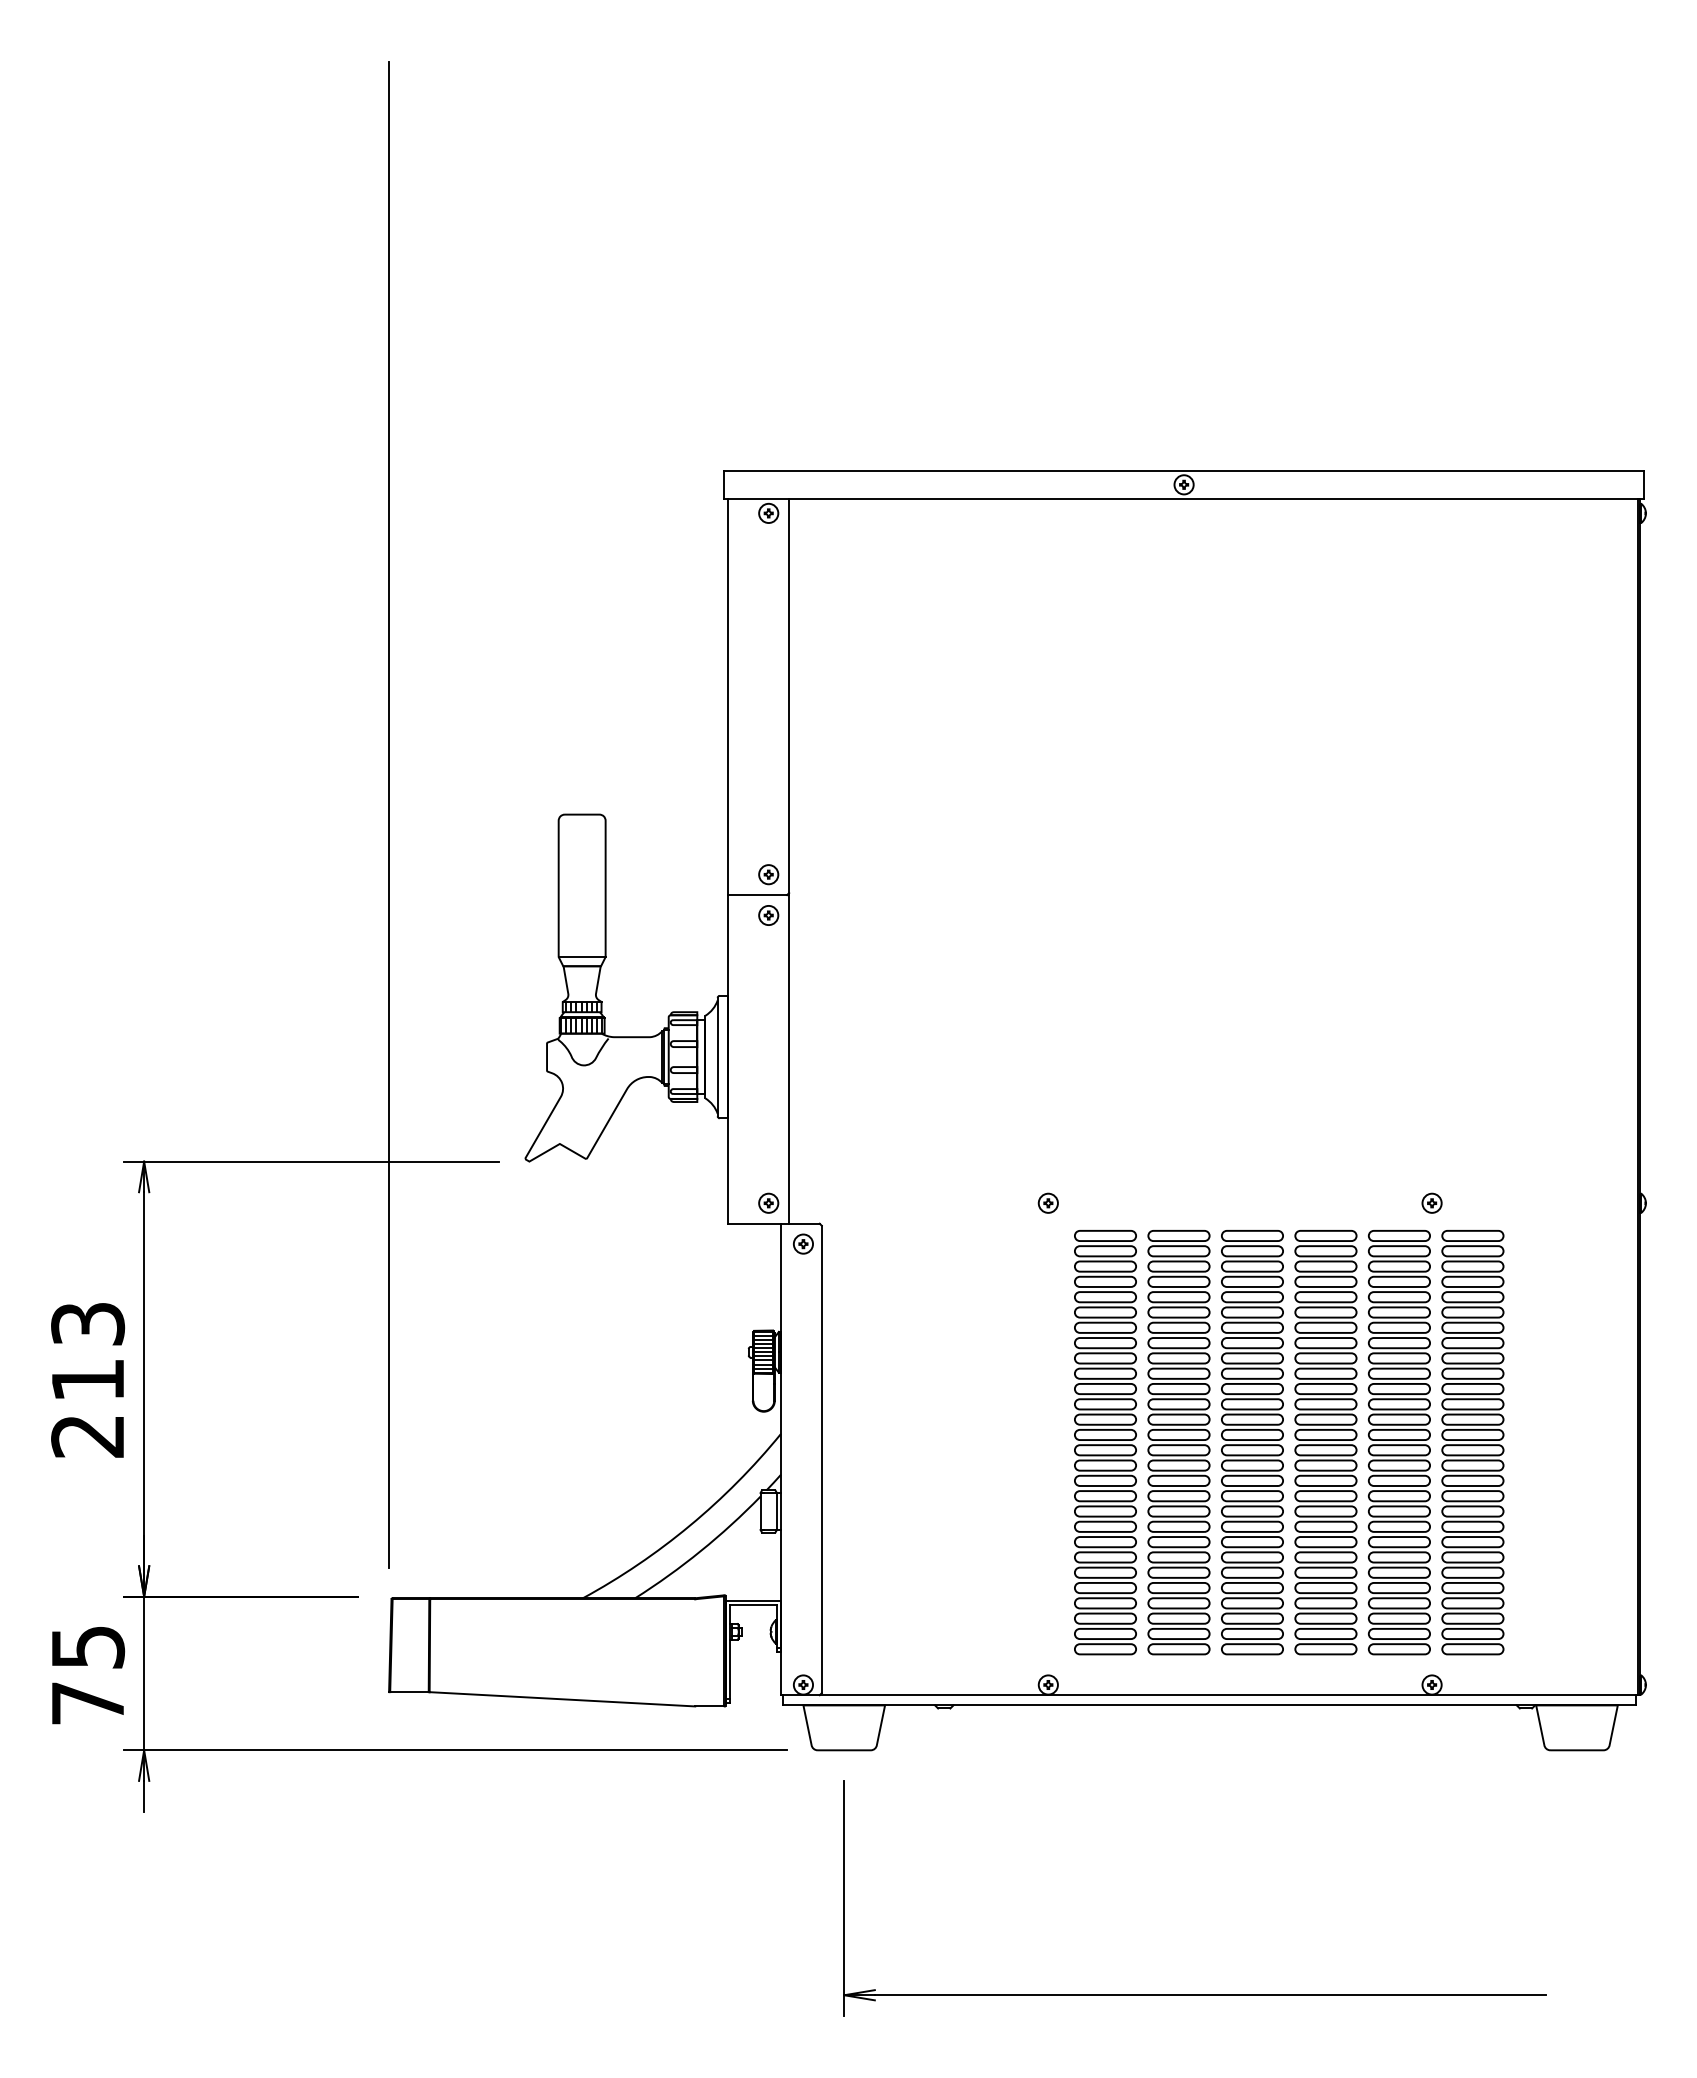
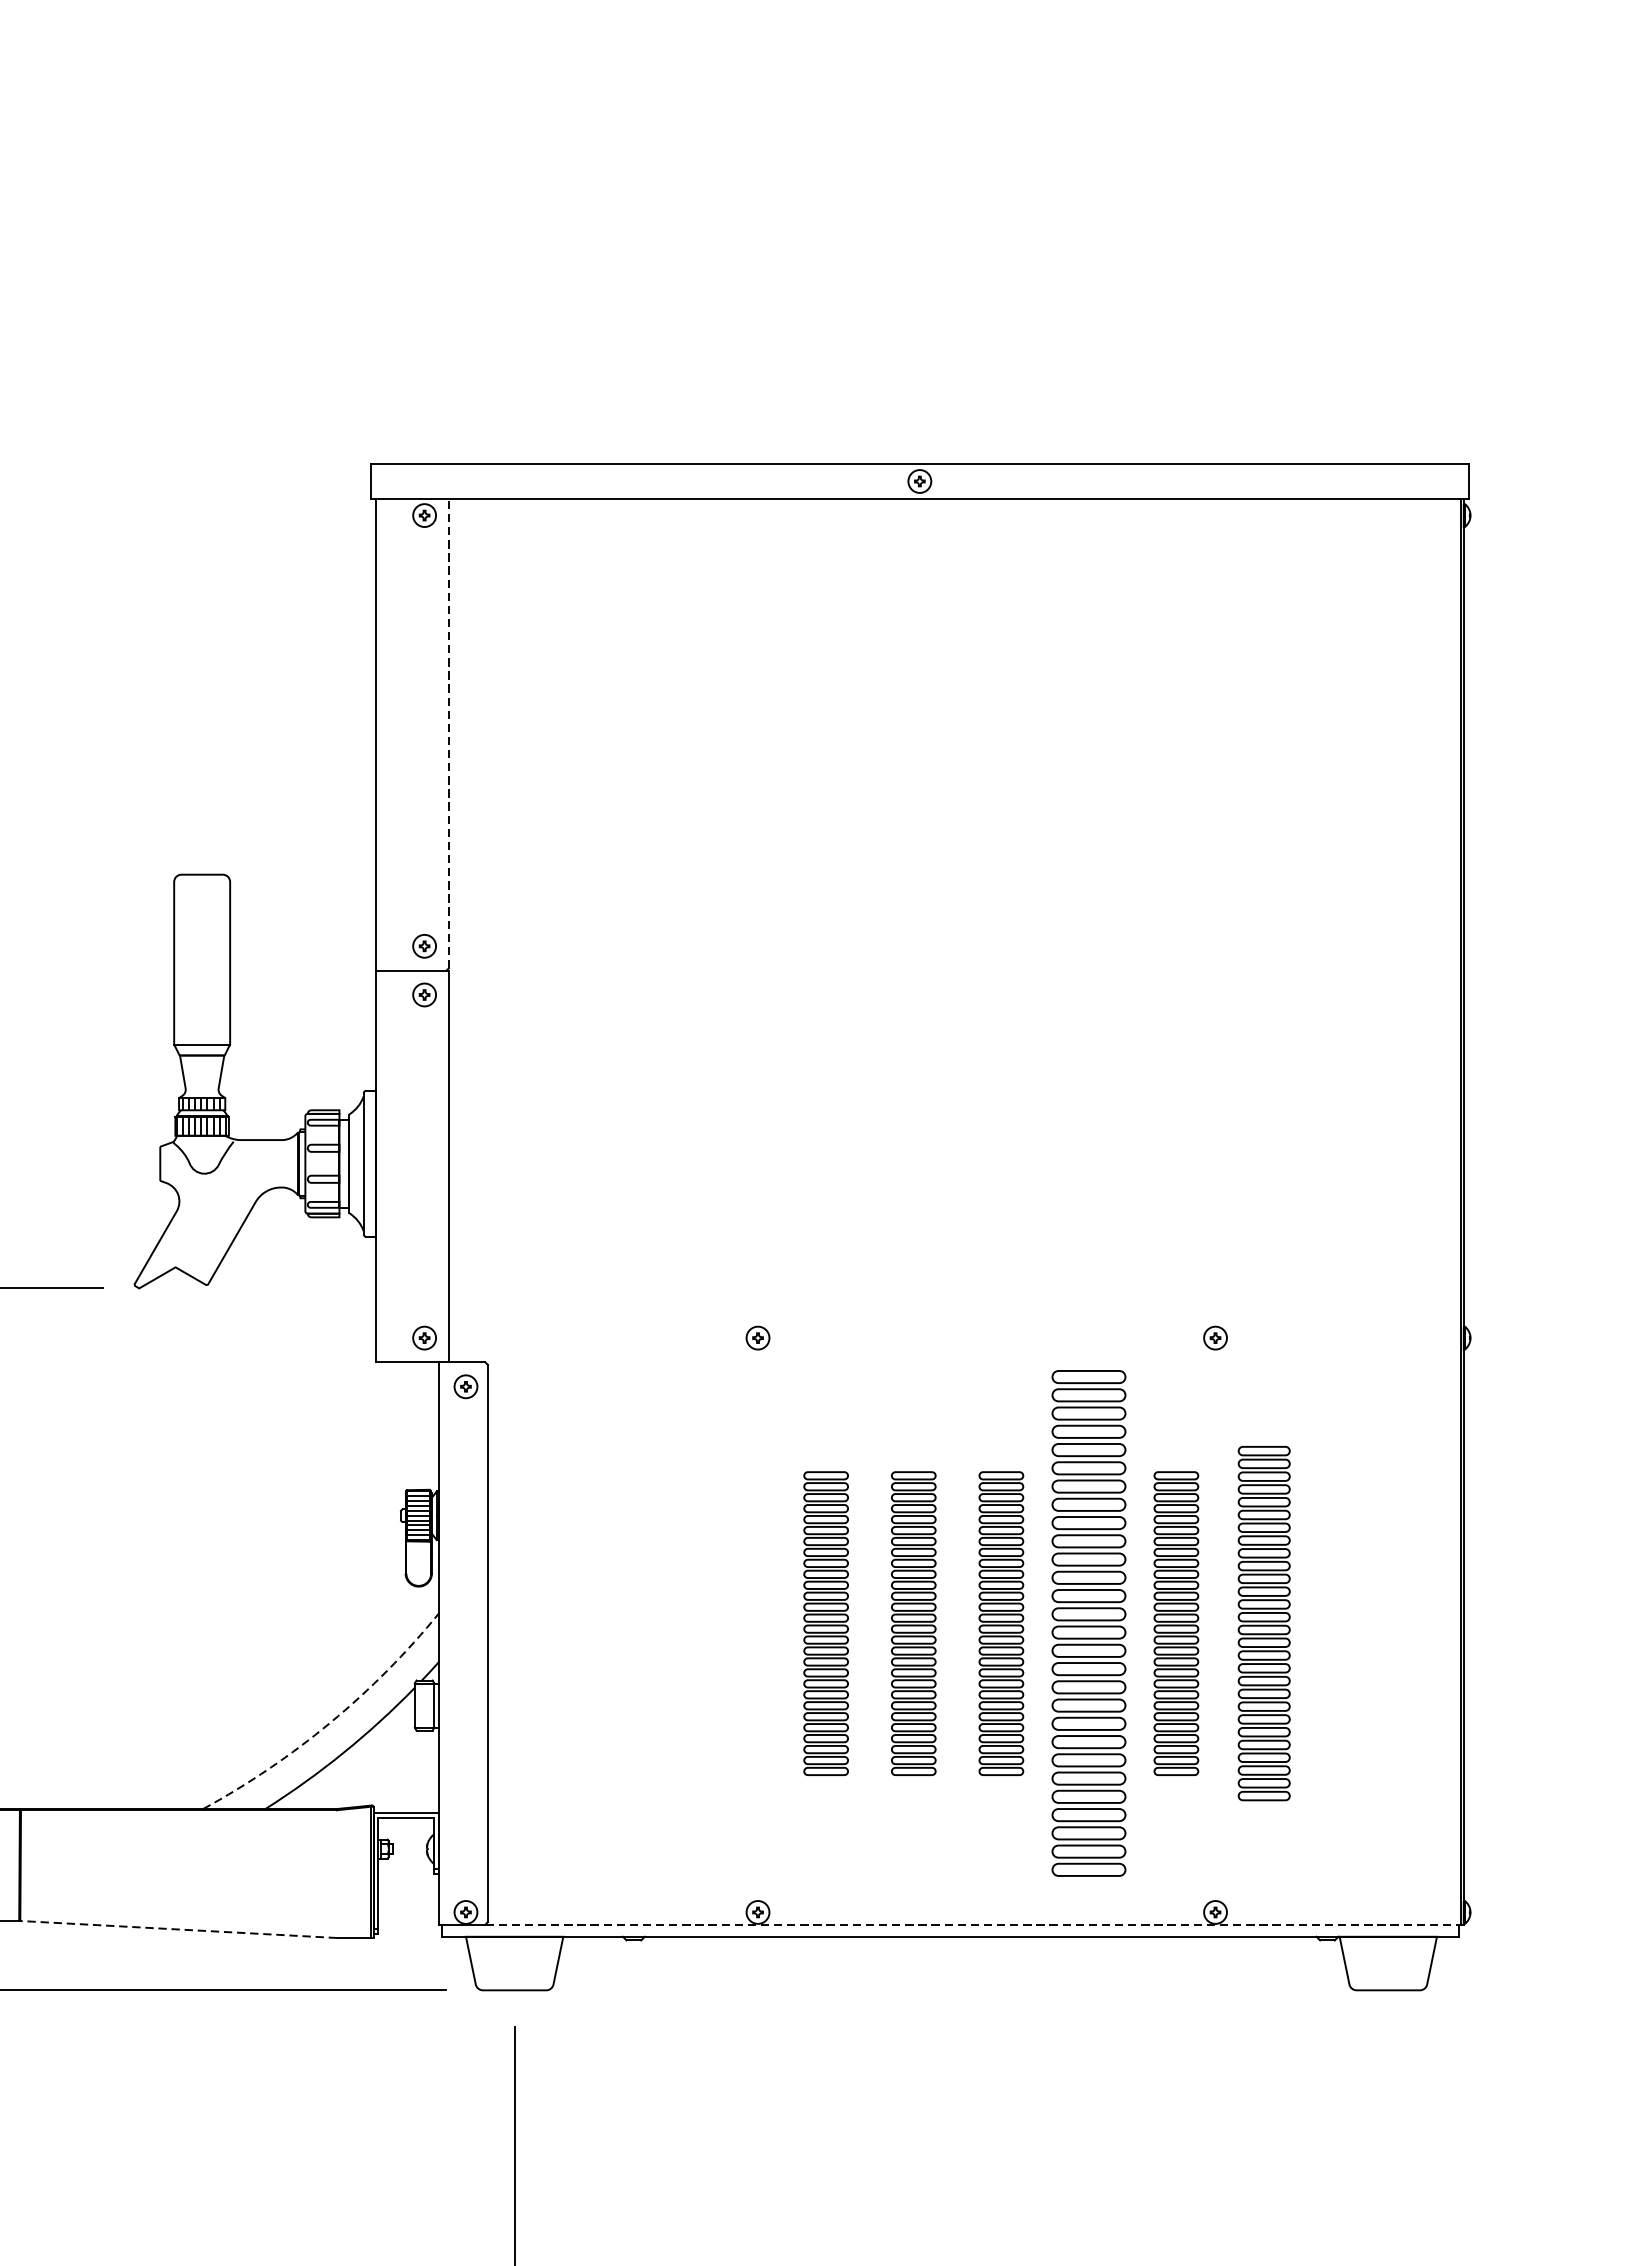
line: (789, 696) -> (449, 733), solid -> dashed
part: (1105, 1442) -> (826, 1623), size x0.6
part: (1178, 1442) -> (913, 1623), size x0.6
part: (1252, 1442) -> (1001, 1623), size x0.6
part: (1398, 1442) -> (1175, 1623), size x0.6
part: (1472, 1442) -> (1263, 1623), size x0.7
arc: (689, 1525) -> (330, 1722), solid -> dashed
line: (1229, 1695) -> (973, 1924), solid -> dashed
line: (562, 1699) -> (178, 1929), solid -> dashed

